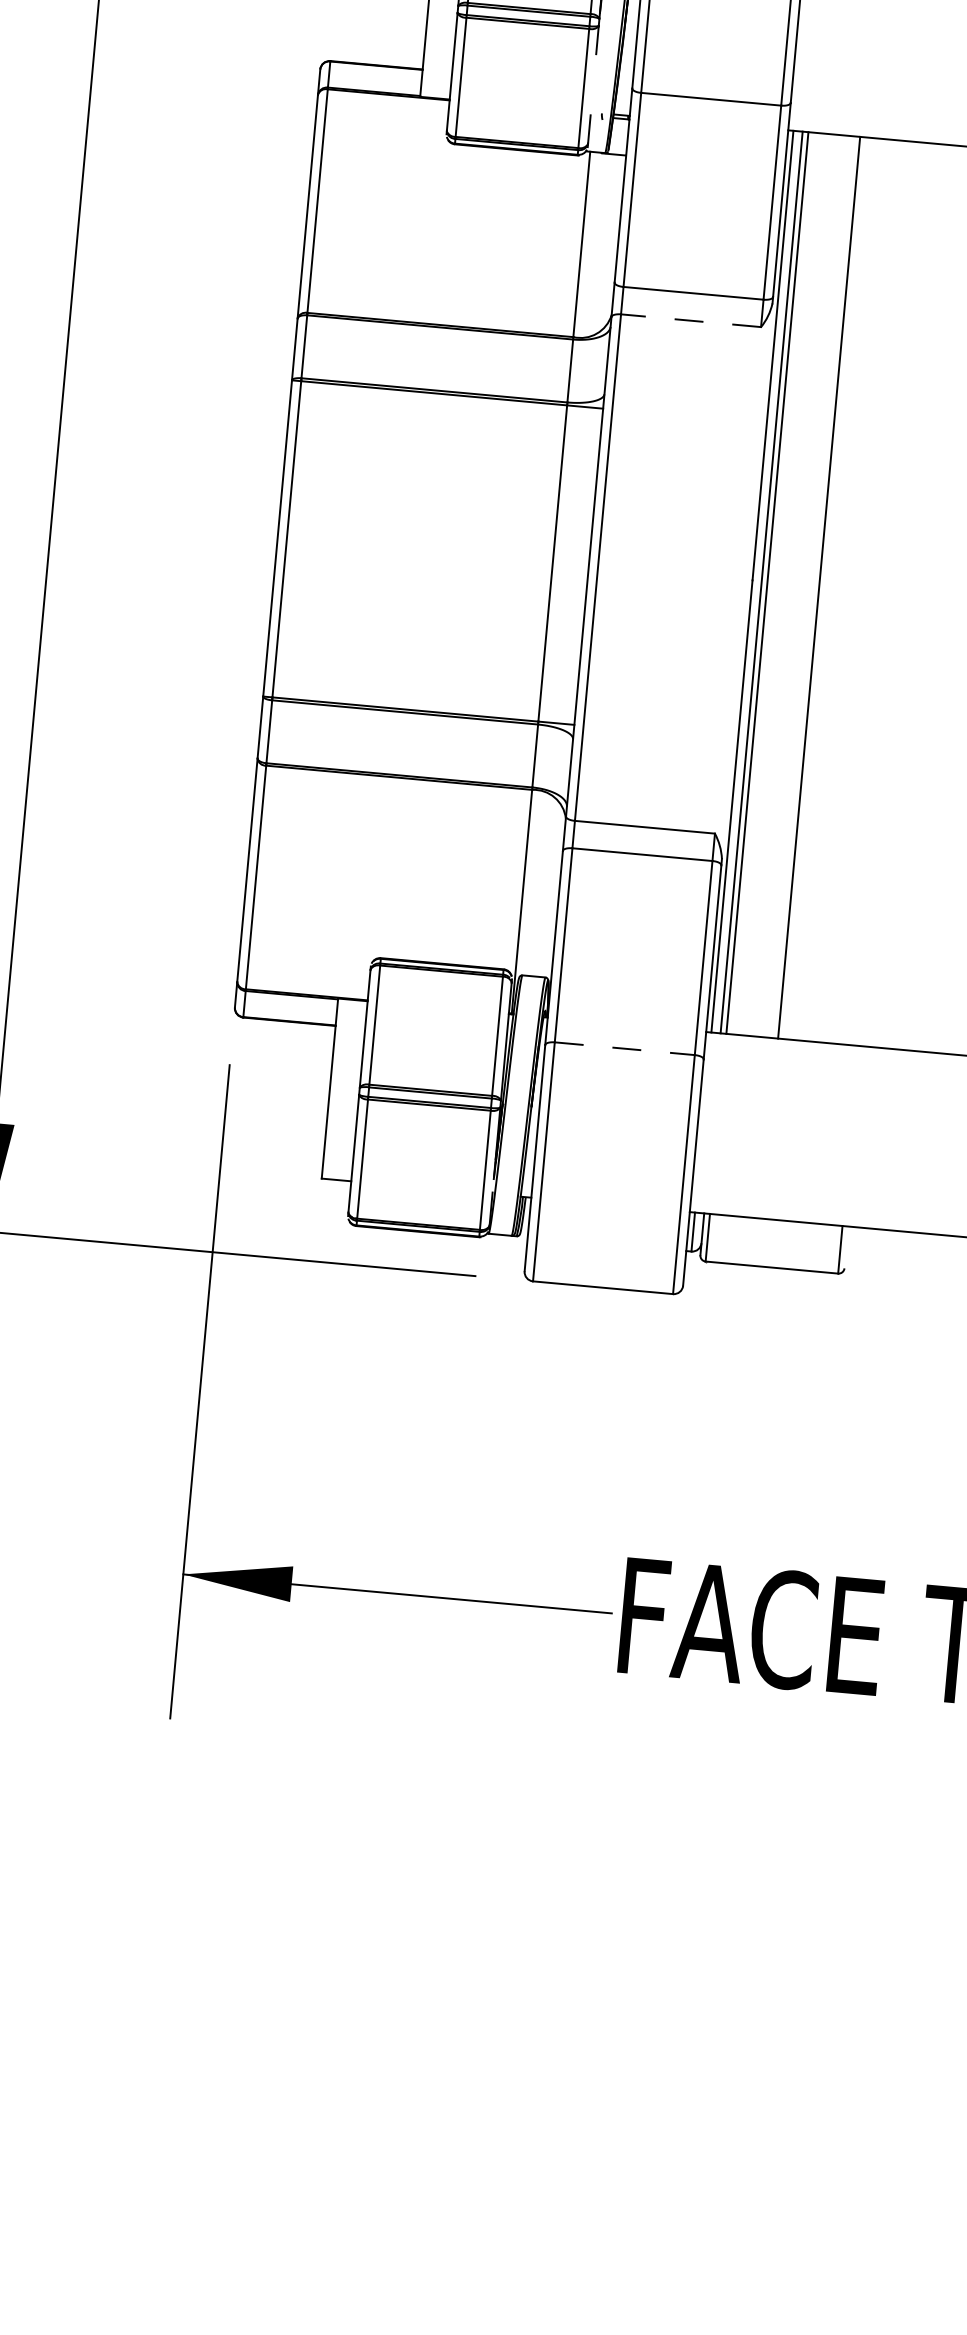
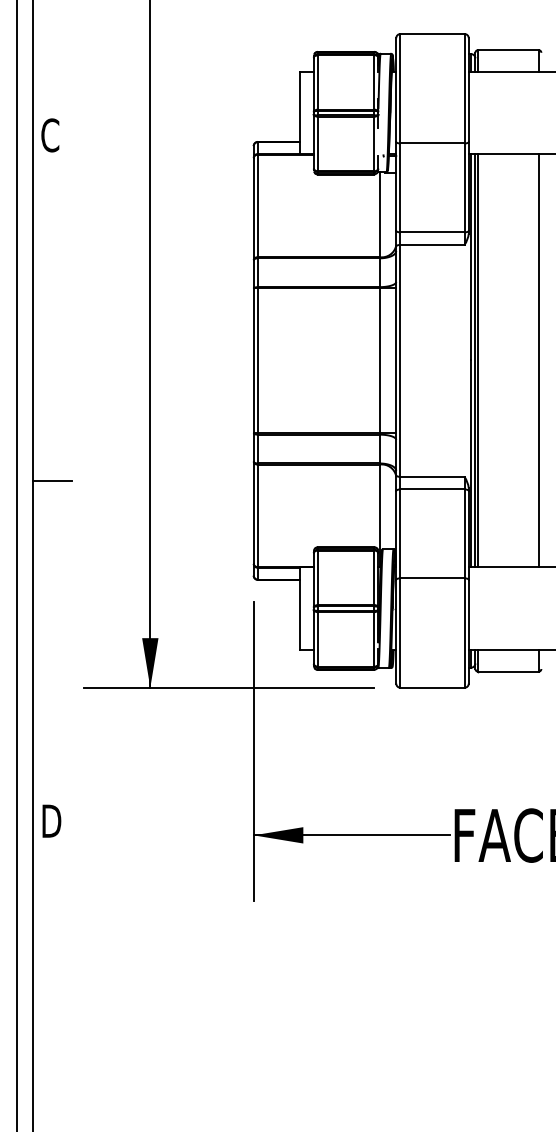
line: (691, 319) -> (432, 244), dashed -> solid
line: (818, 586) -> (538, 360), moved
line: (626, 1049) -> (433, 578), dashed -> solid

